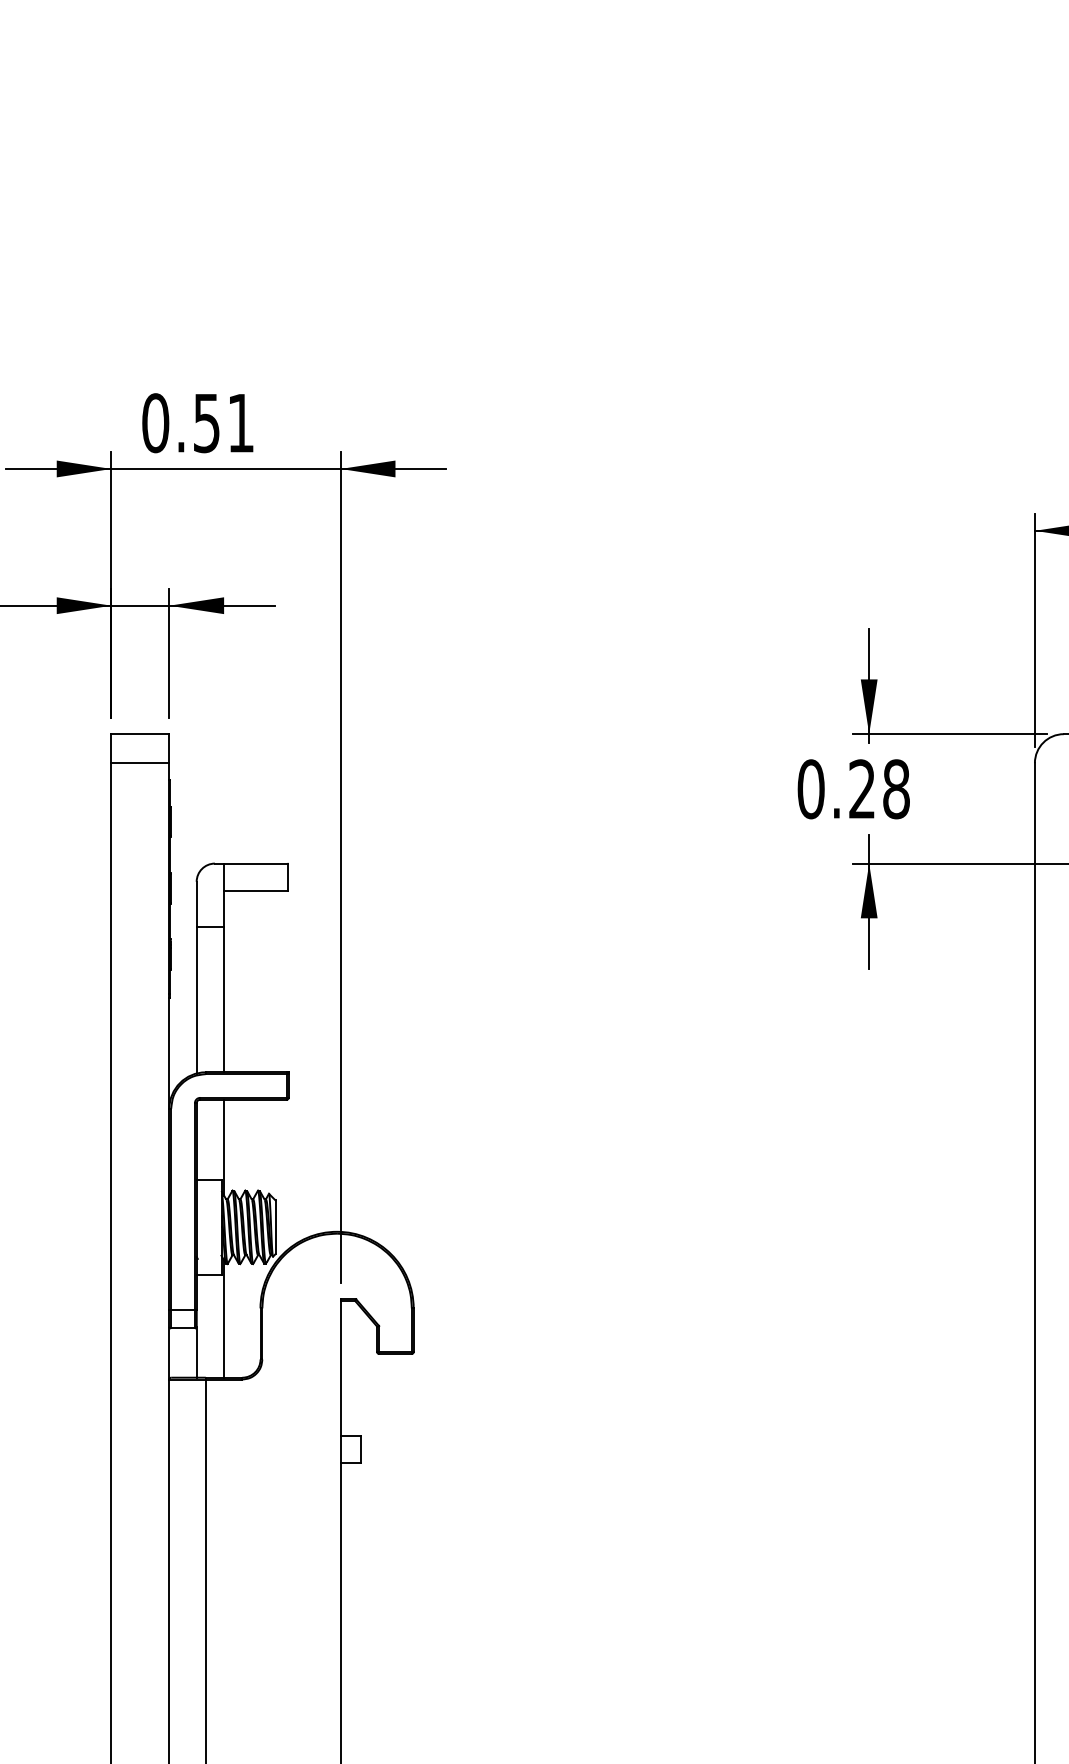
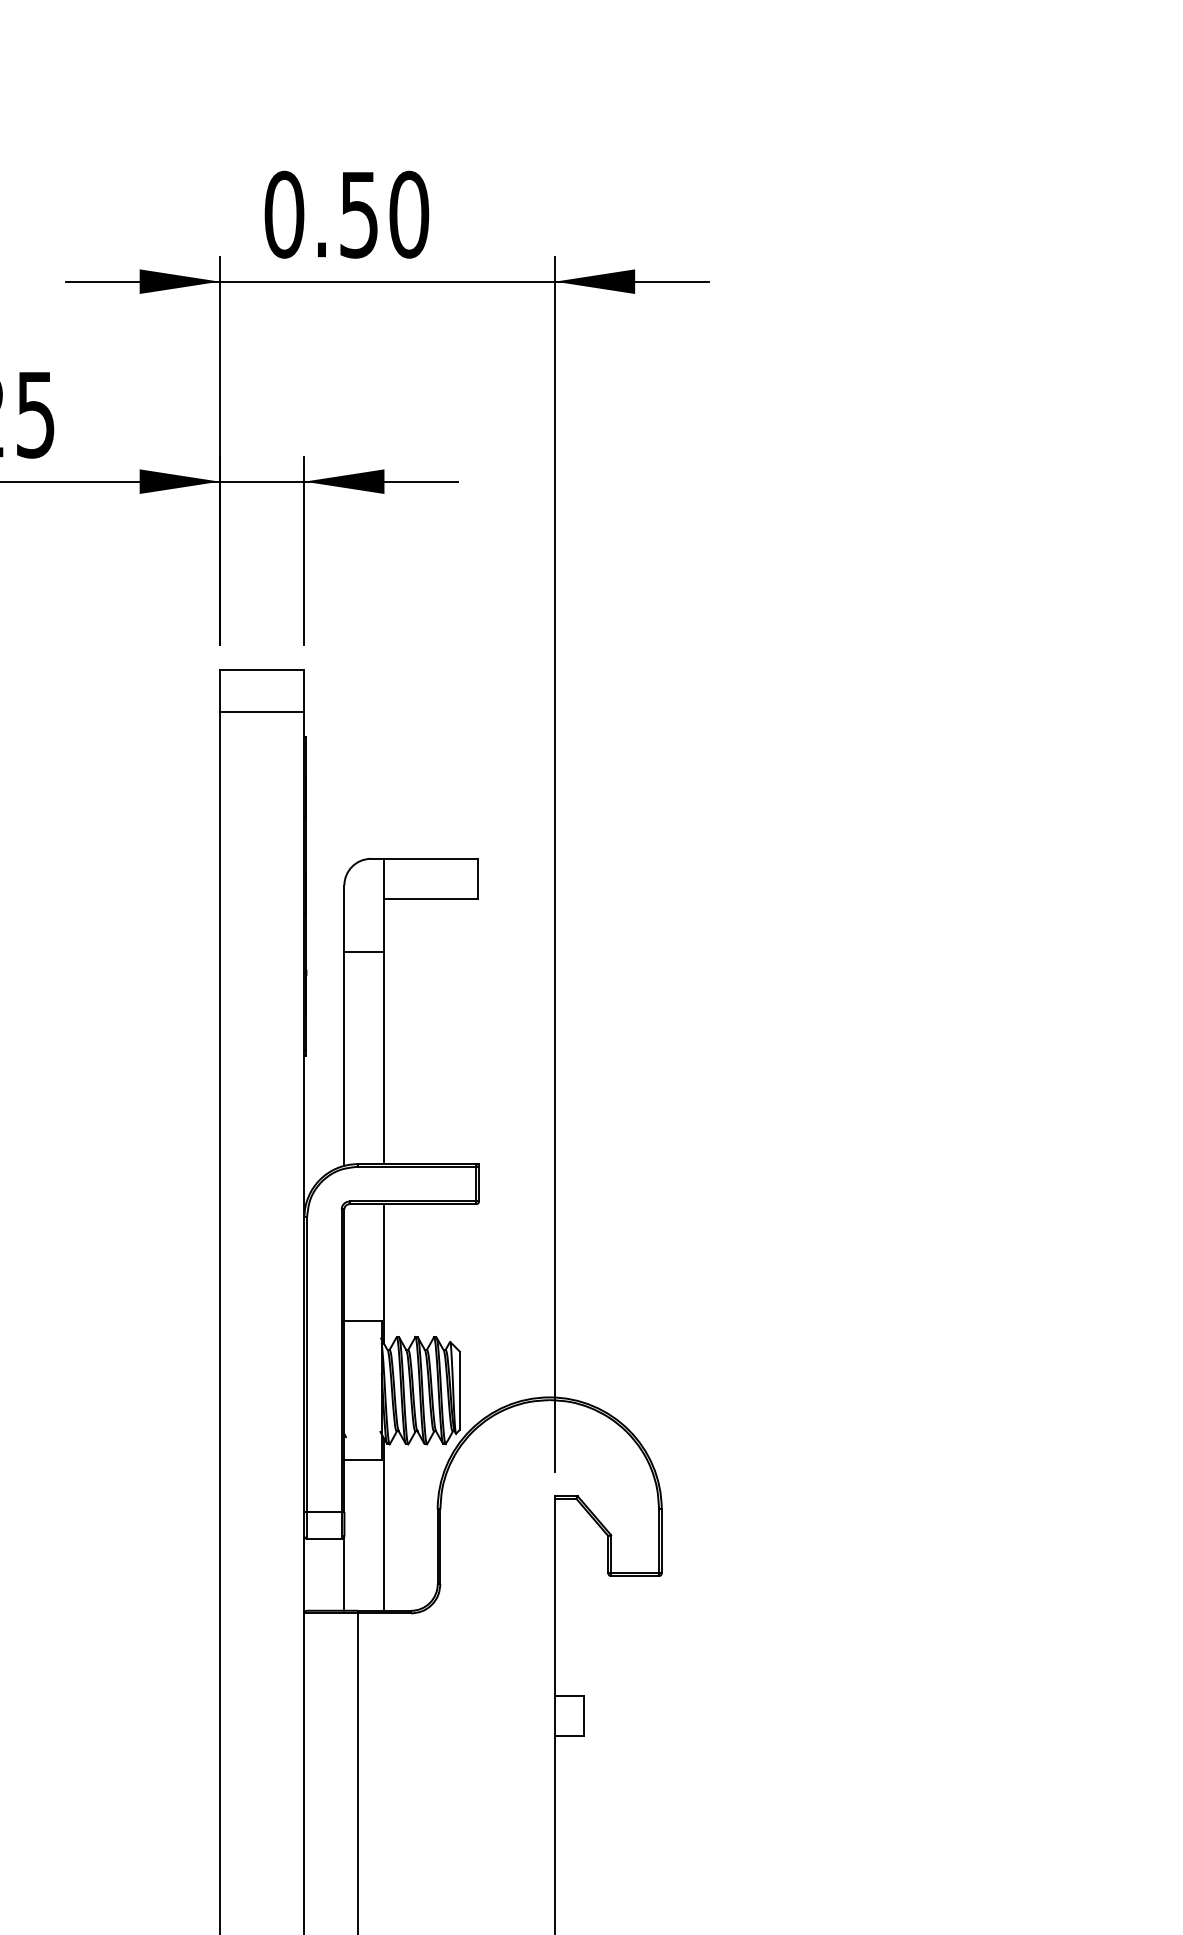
text: (240, 423) -> (408, 215), 0.51 -> 0.50

